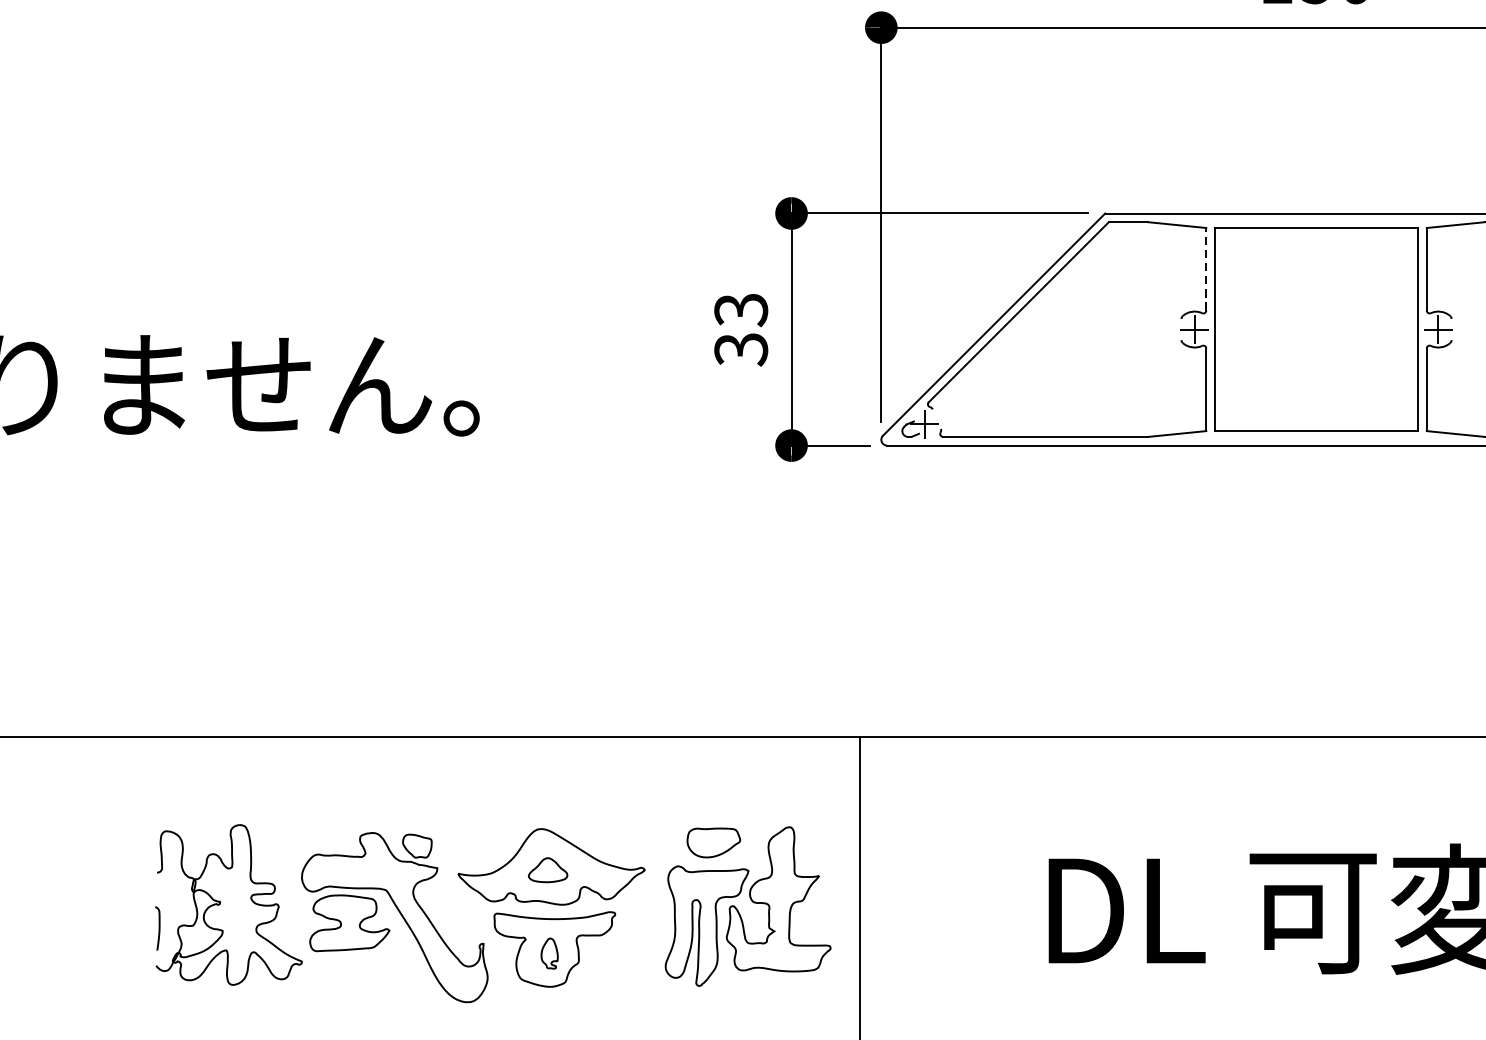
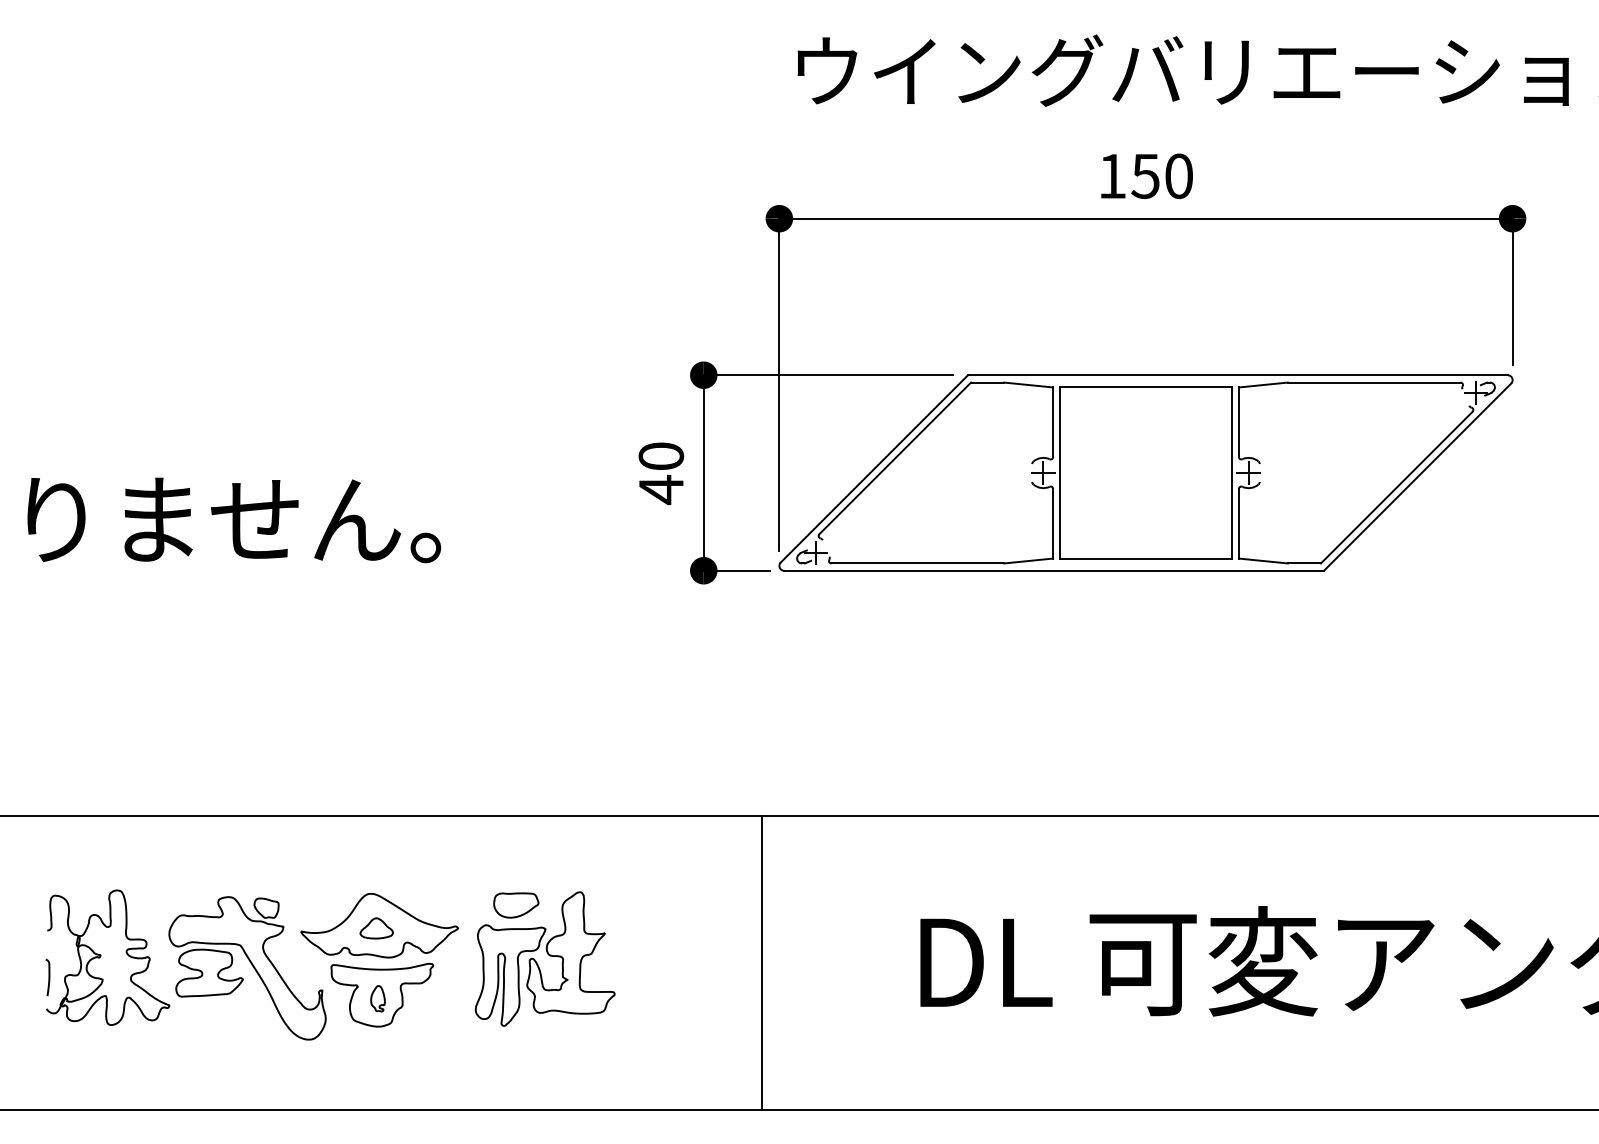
line: (1206, 269) -> (1053, 422), dashed -> solid
text: (741, 330) -> (661, 473), 33 -> 40
part: (493, 913) -> (330, 964), moved

